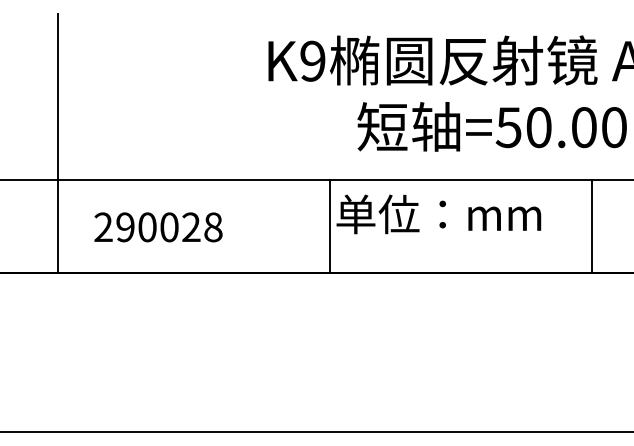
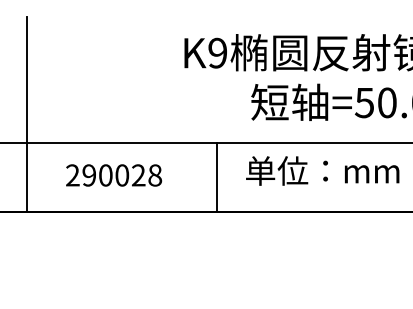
text: (438, 214) -> (322, 171), moved
line: (329, 226) -> (216, 177), moved
text: (158, 227) -> (114, 175), moved

